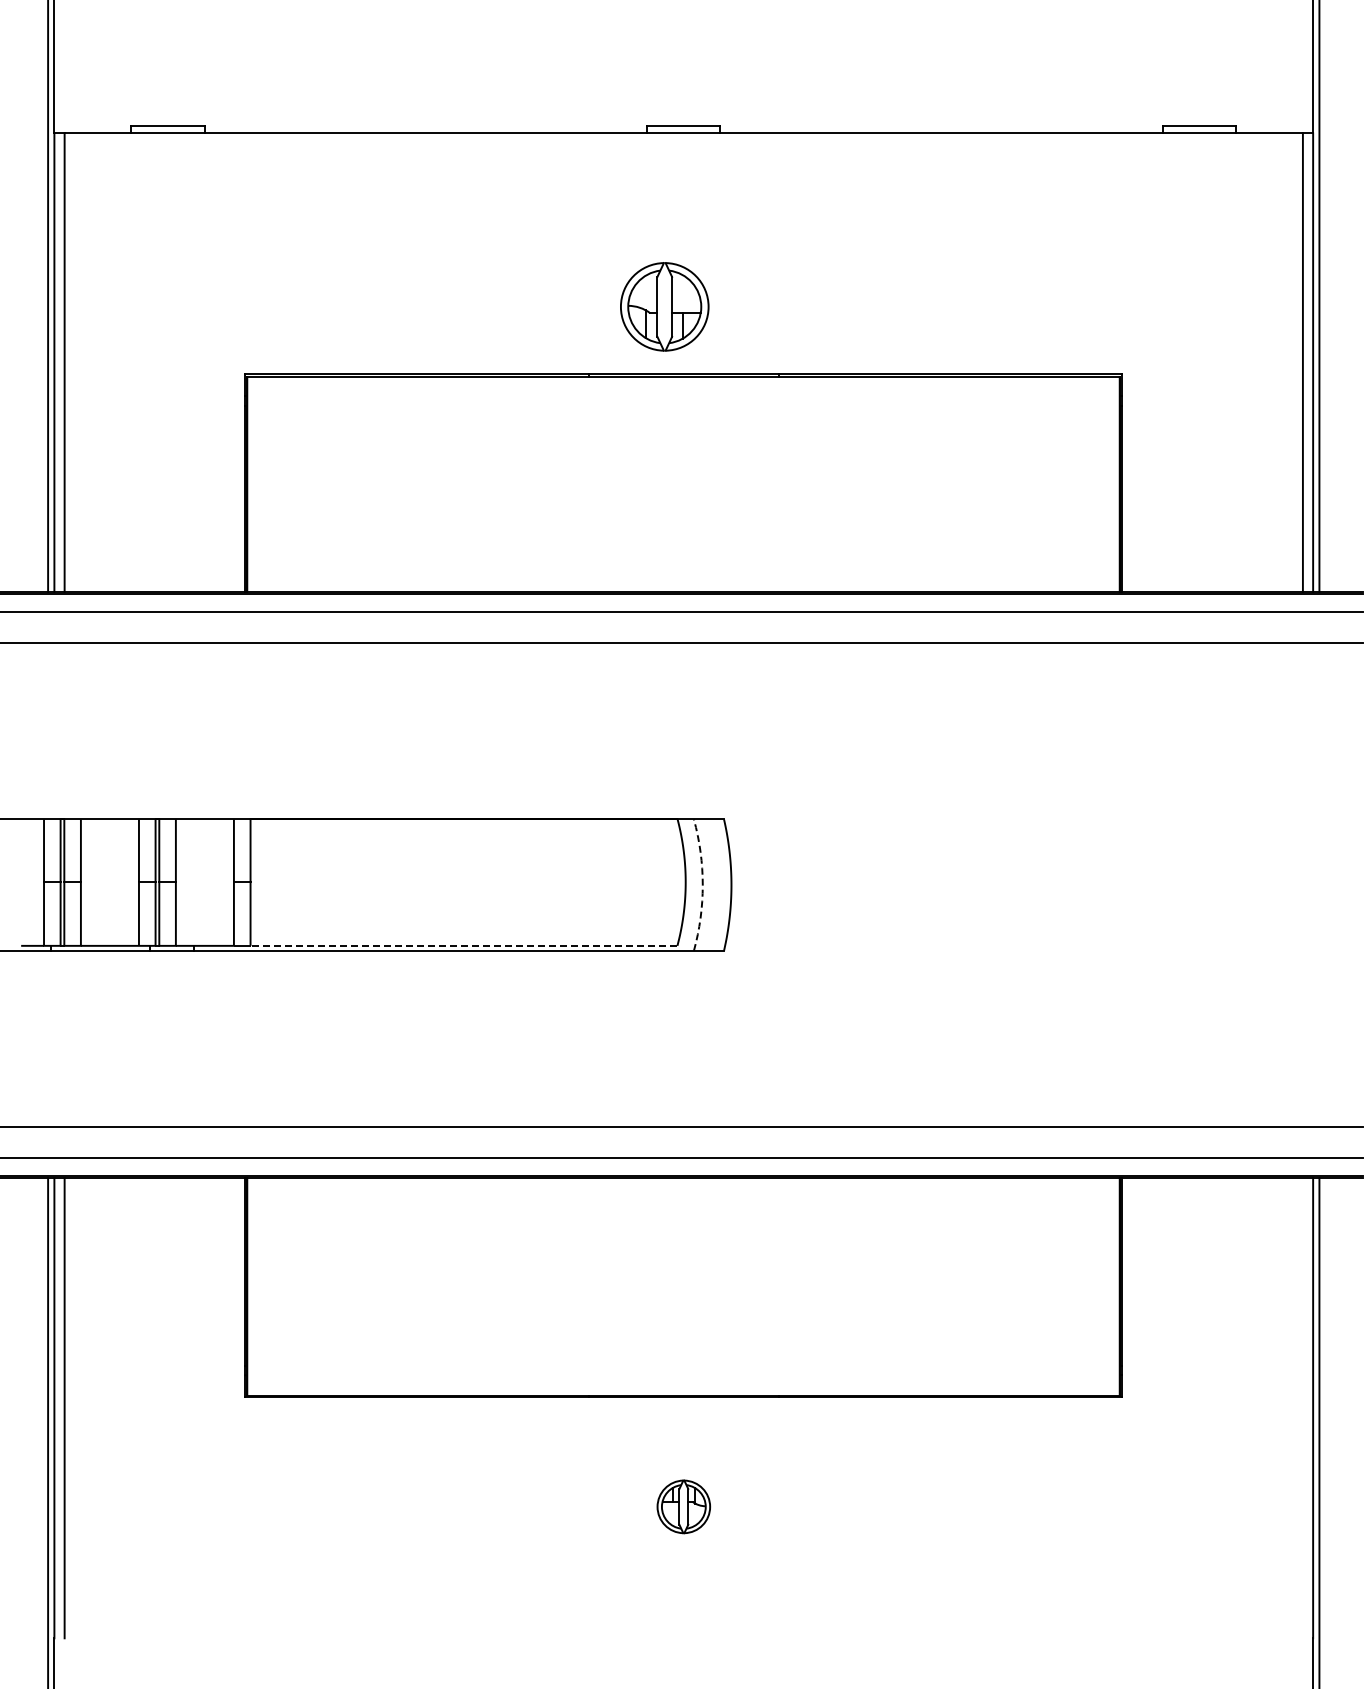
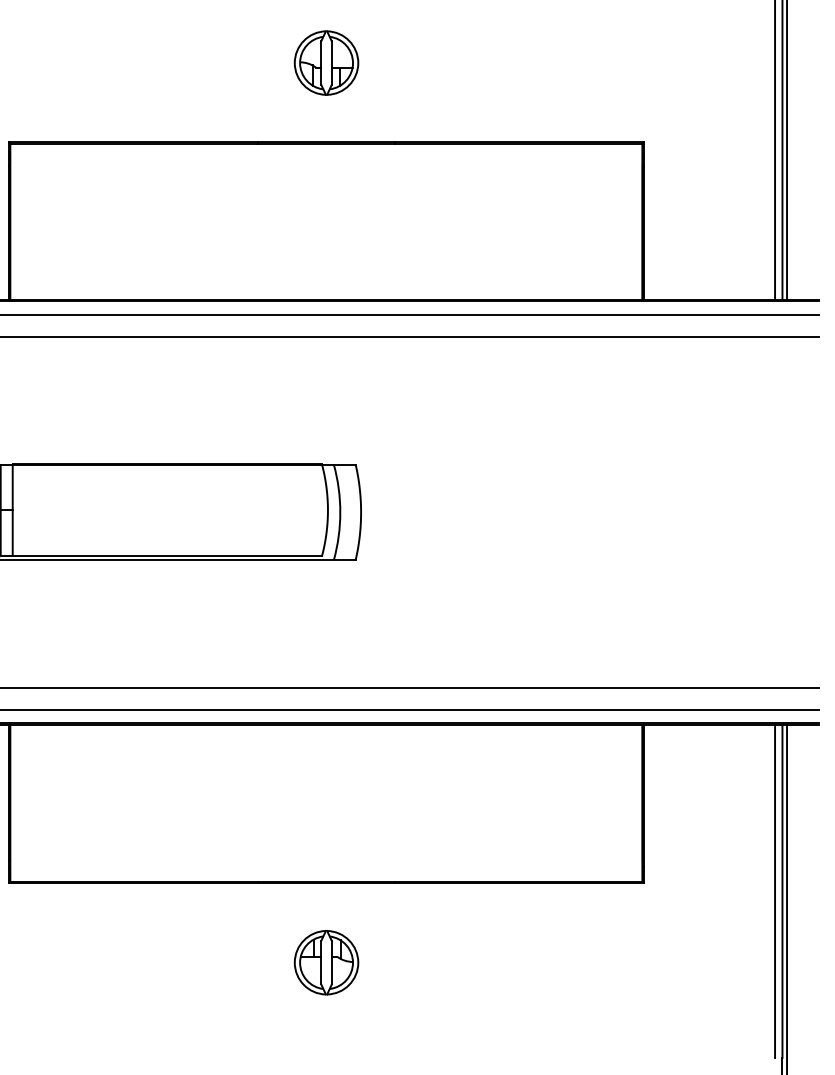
part: (664, 306) -> (326, 62), moved
arc: (702, 885) -> (340, 512), dashed -> solid
line: (463, 945) -> (166, 556), dashed -> solid
line: (1302, 1408) -> (774, 891), added
part: (683, 1506) -> (326, 962), size x1.67

